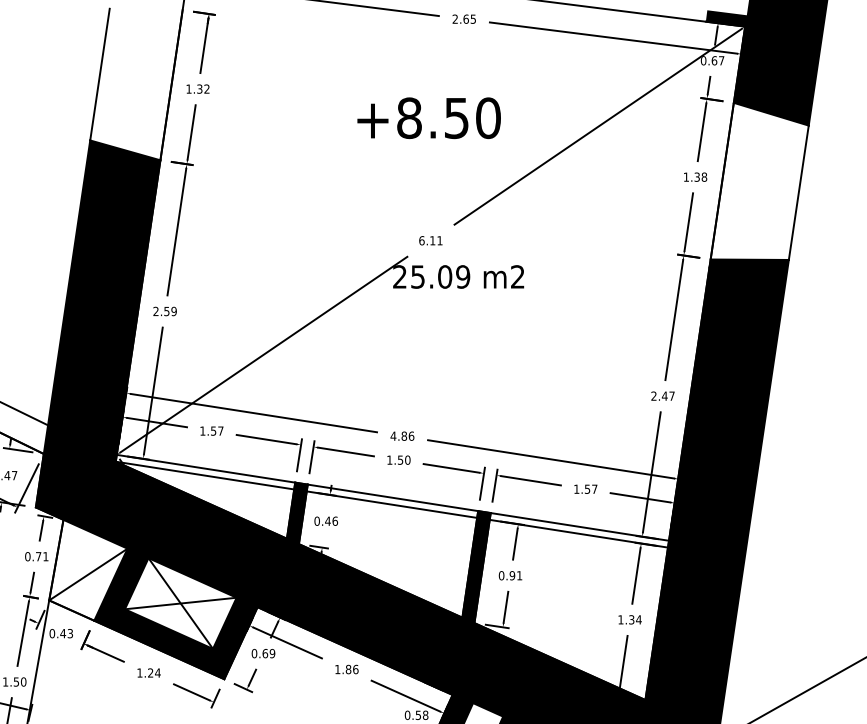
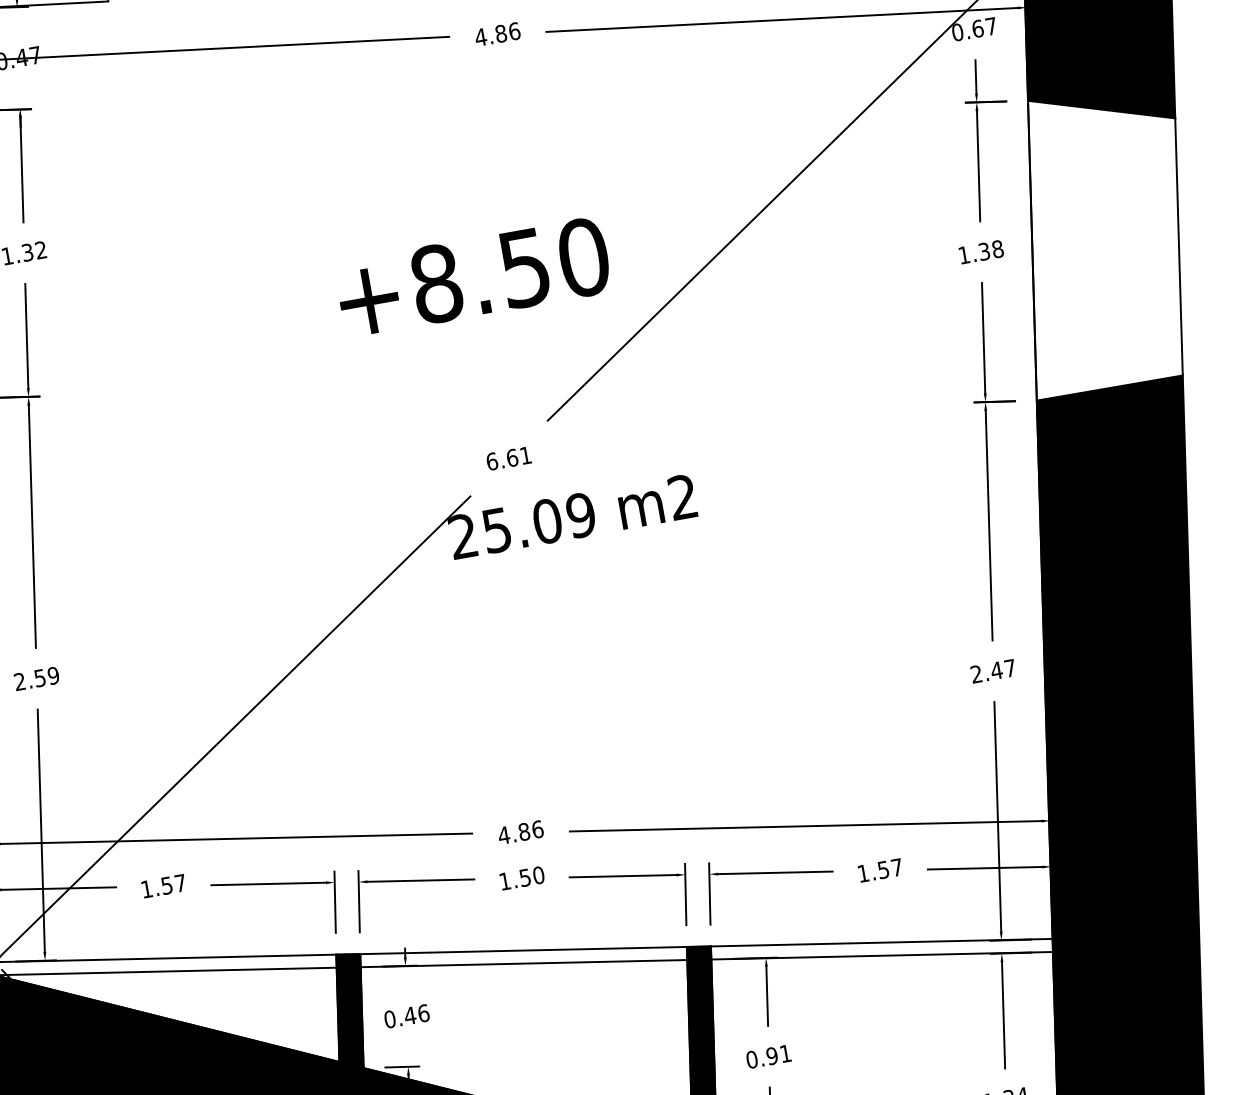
text: (464, 18) -> (497, 32), 2.65 -> 4.86
text: (428, 118) -> (472, 278), moved
text: (432, 240) -> (511, 457), 6.11 -> 6.61

